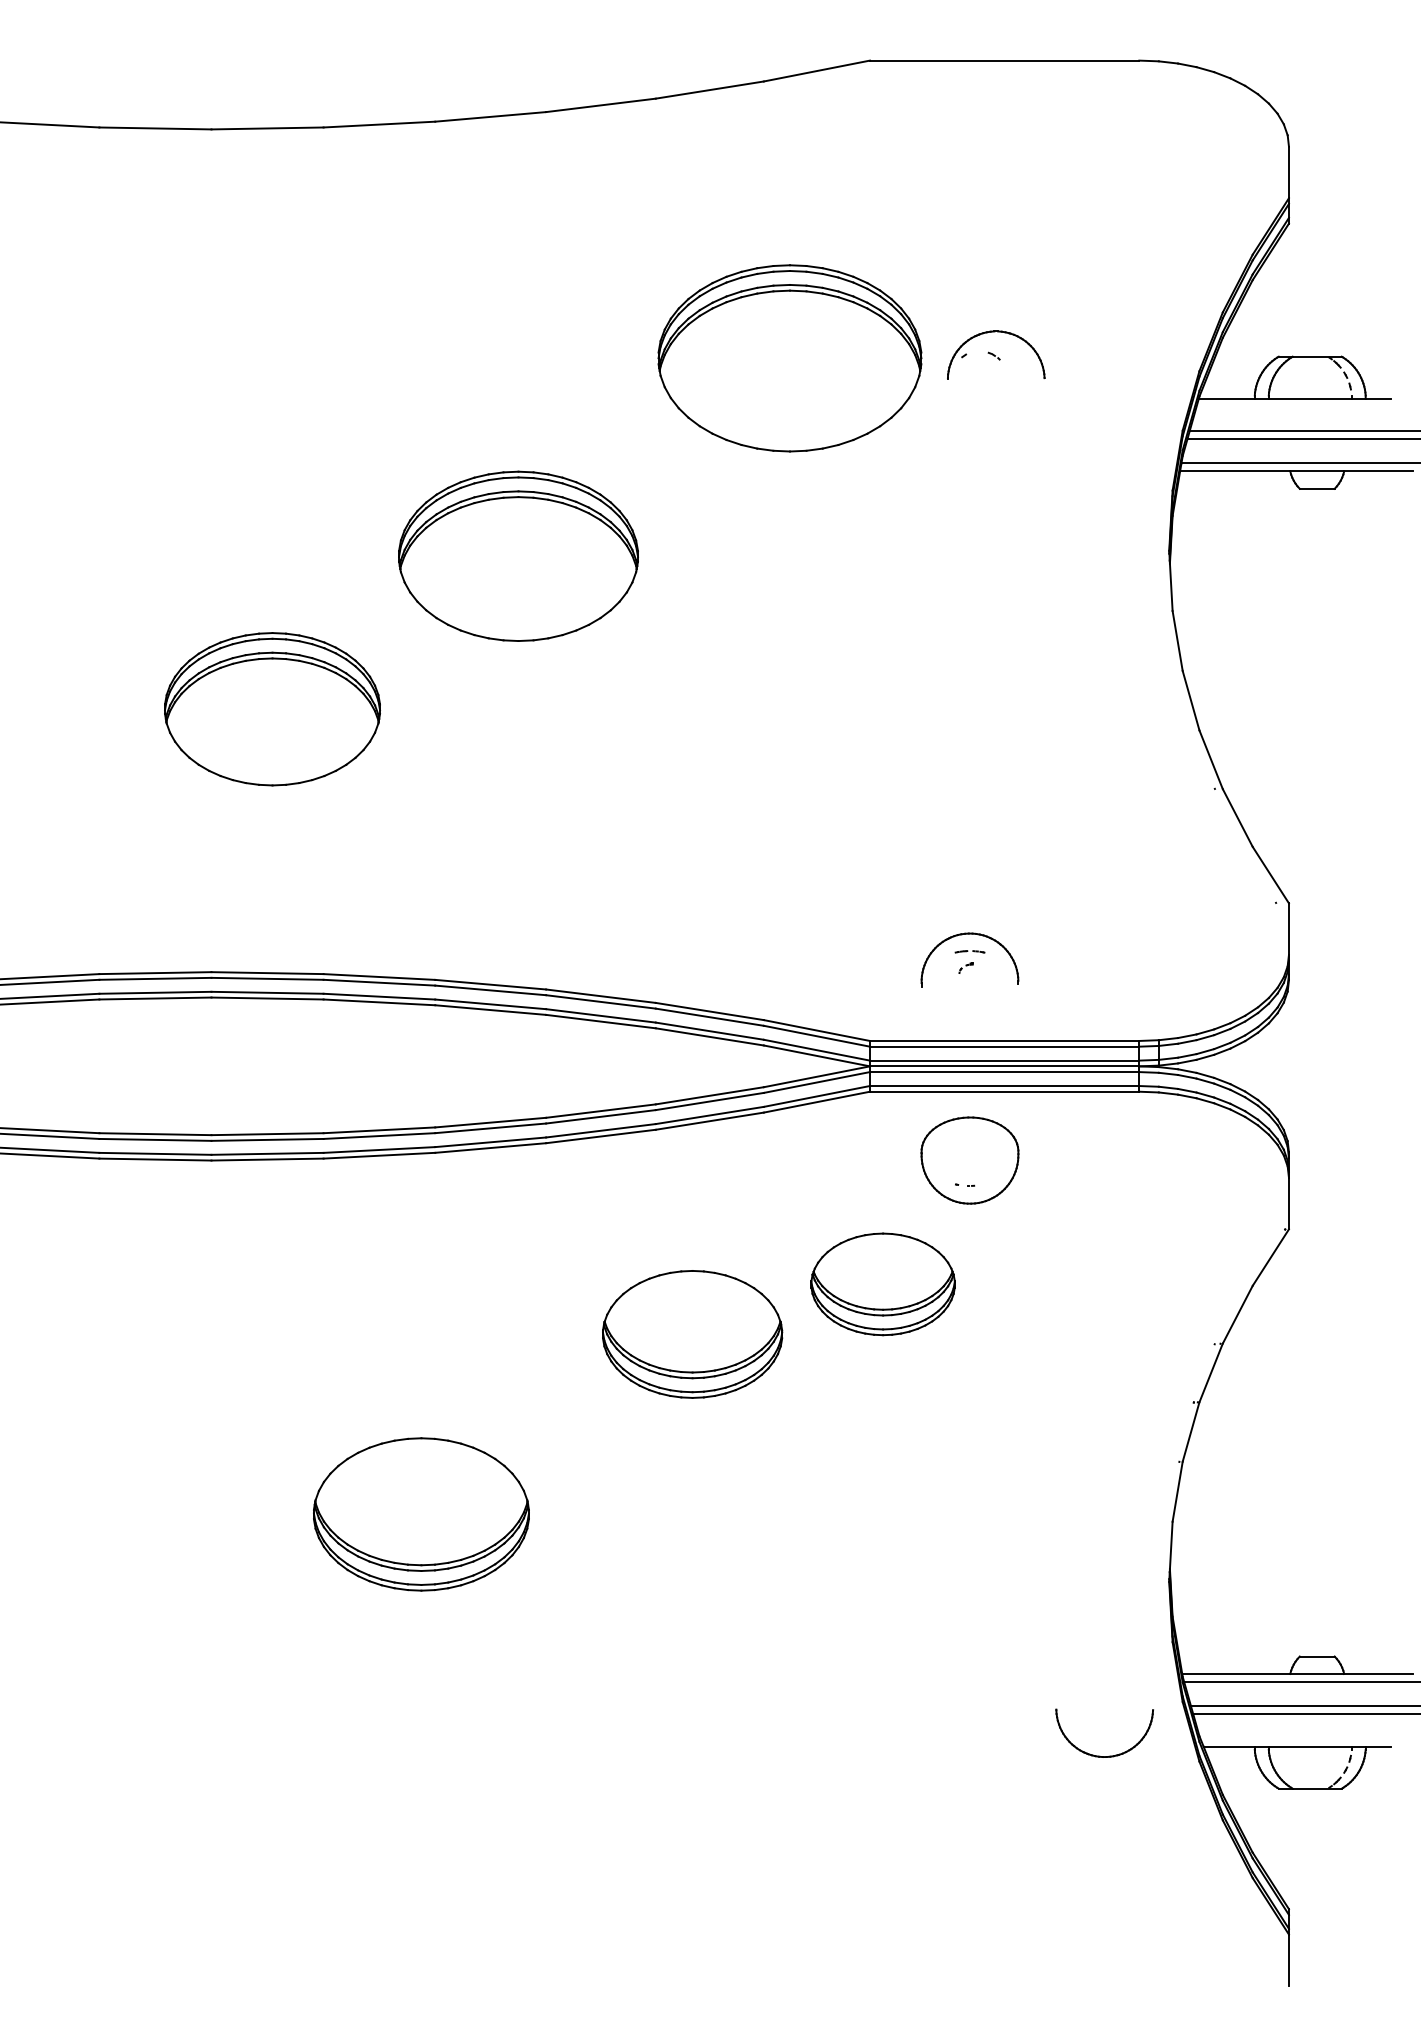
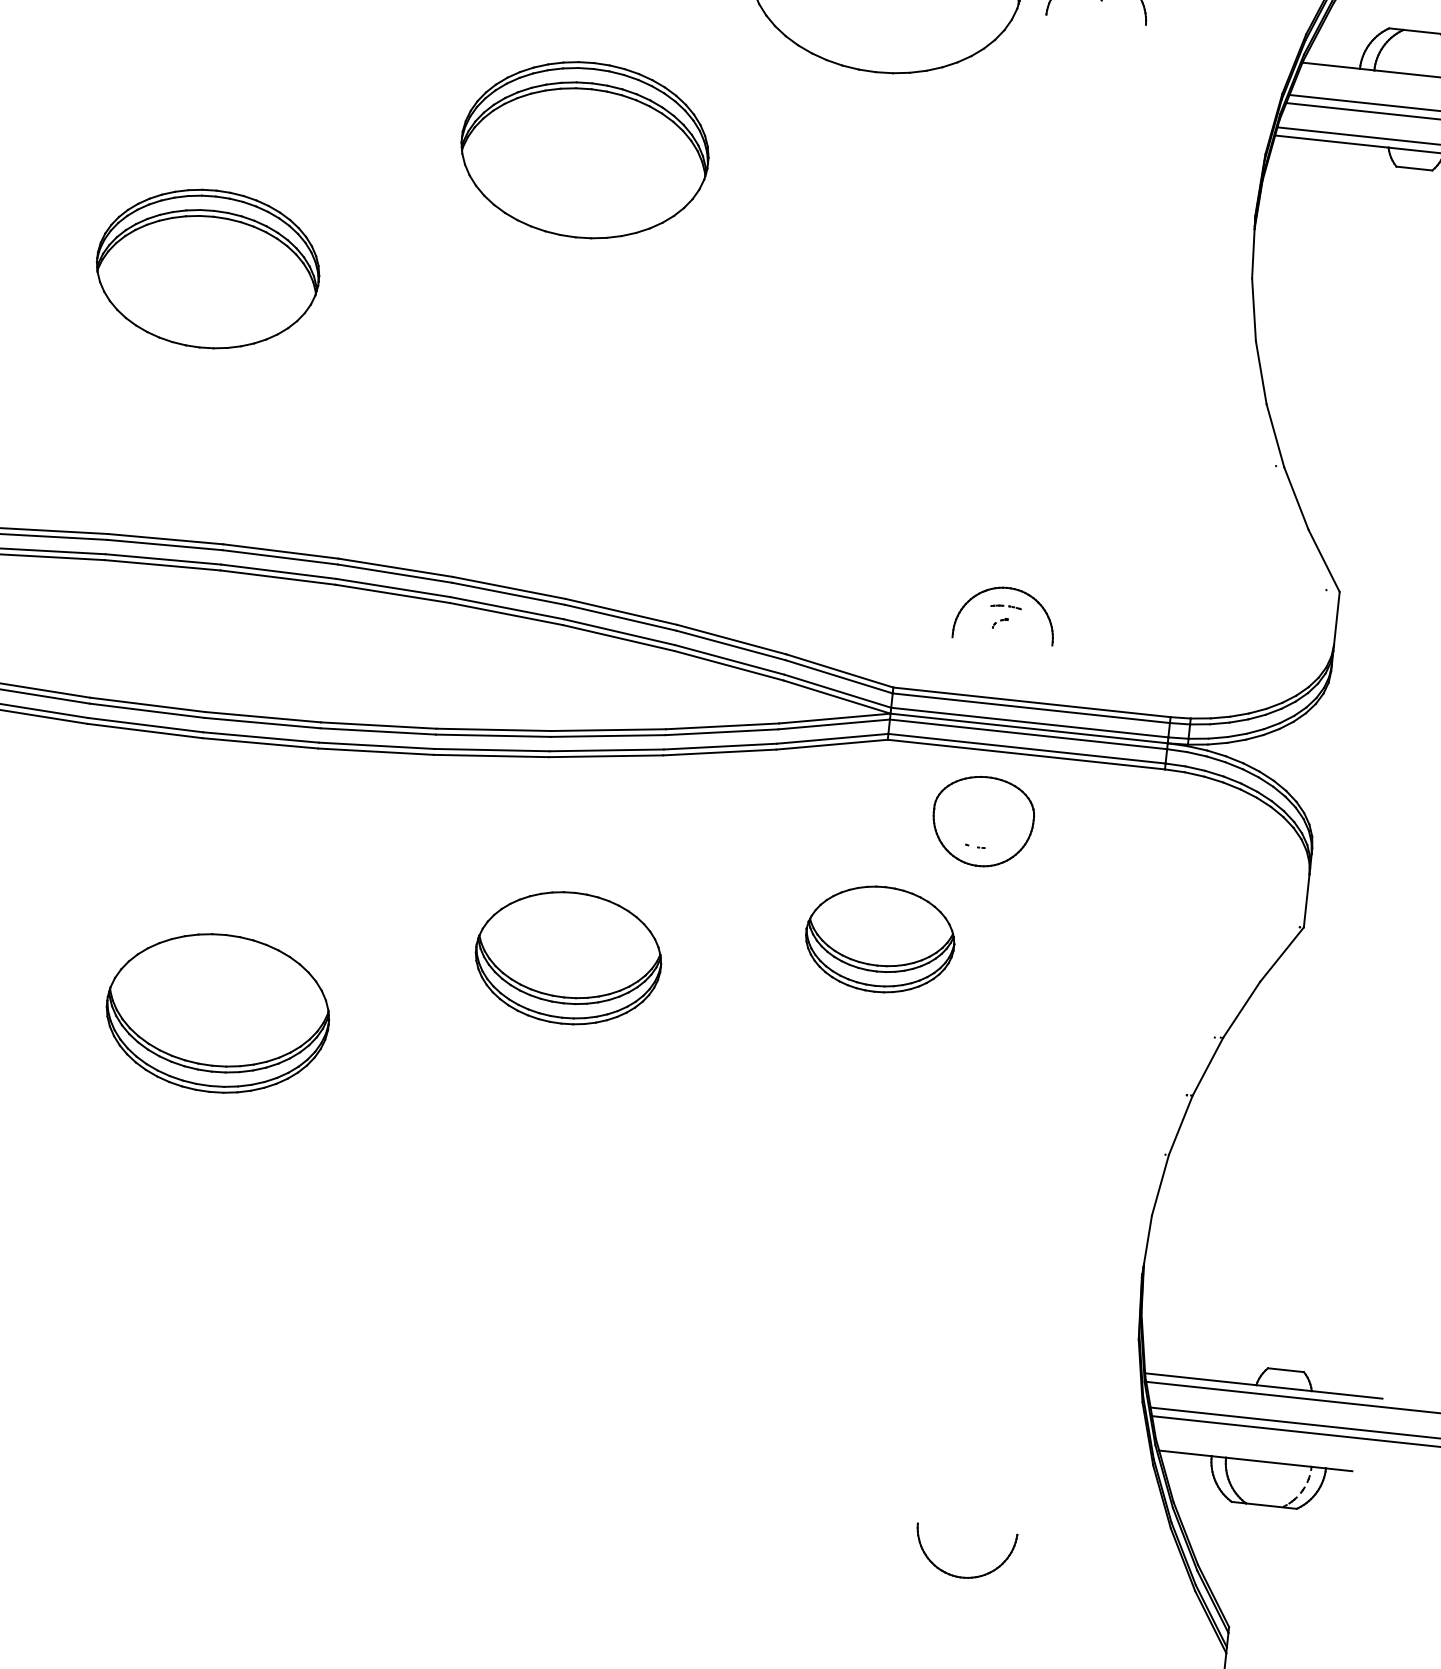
part: (272, 709) -> (208, 269), moved
part: (692, 1334) -> (568, 958), moved
part: (421, 1514) -> (217, 1013), moved
part: (1099, 1755) -> (957, 1575), moved

